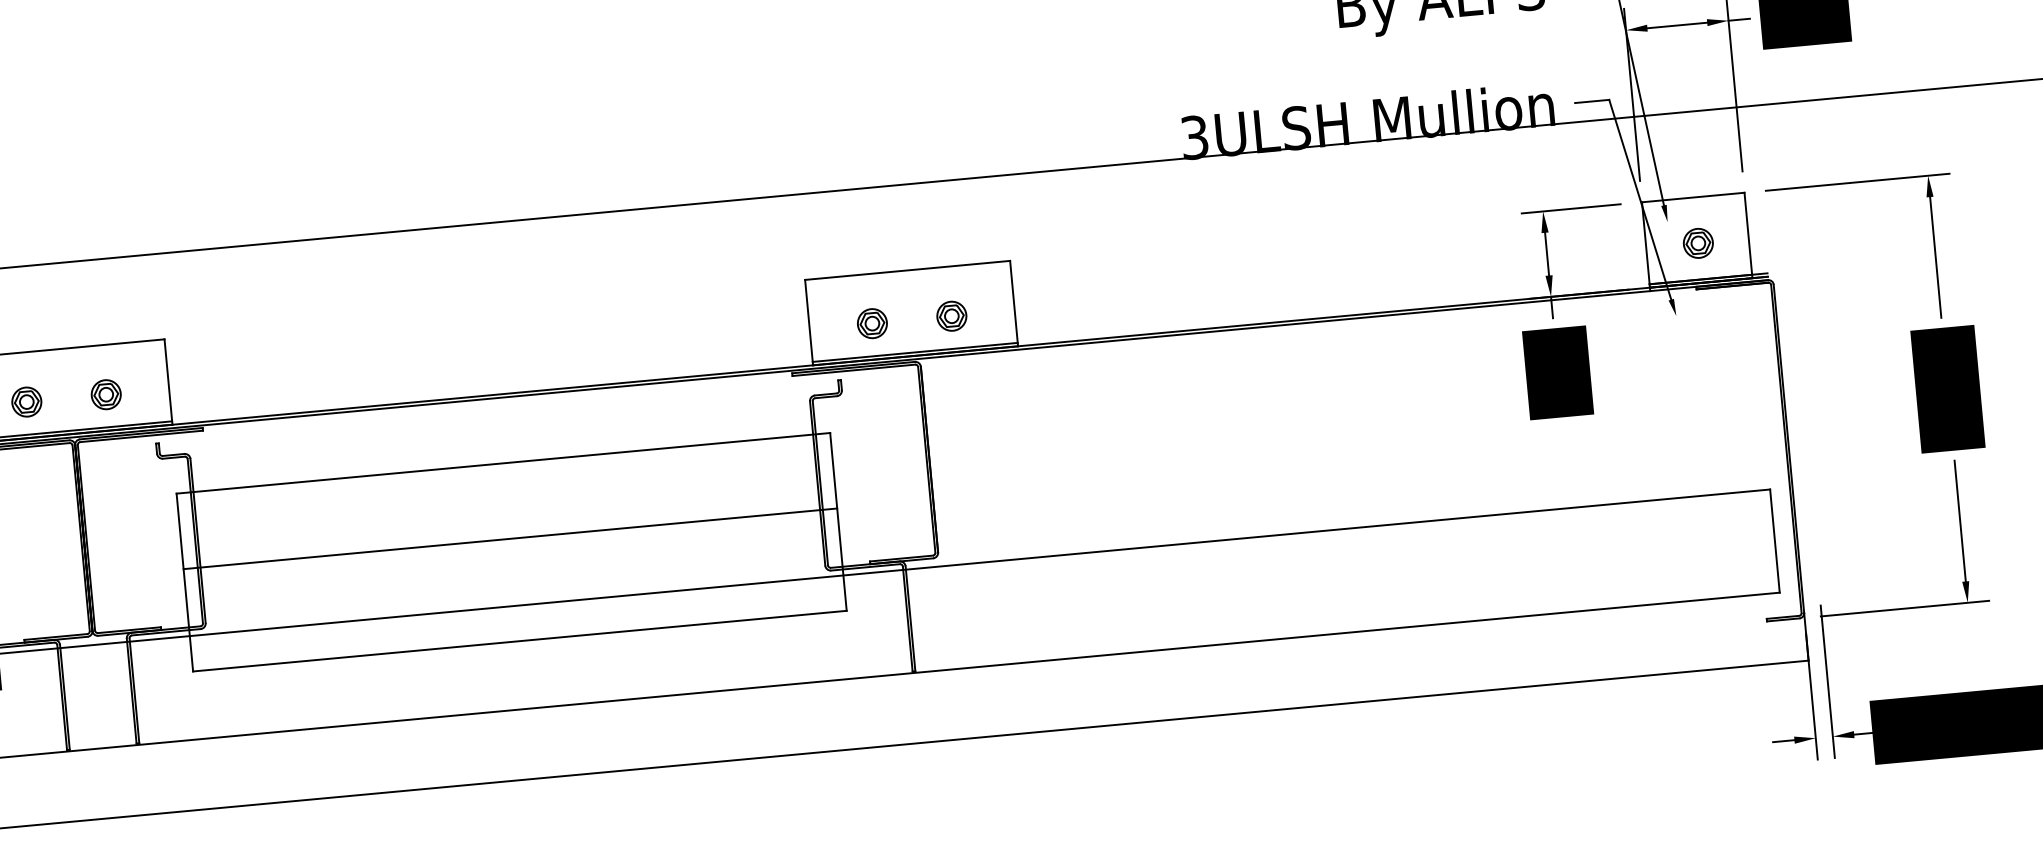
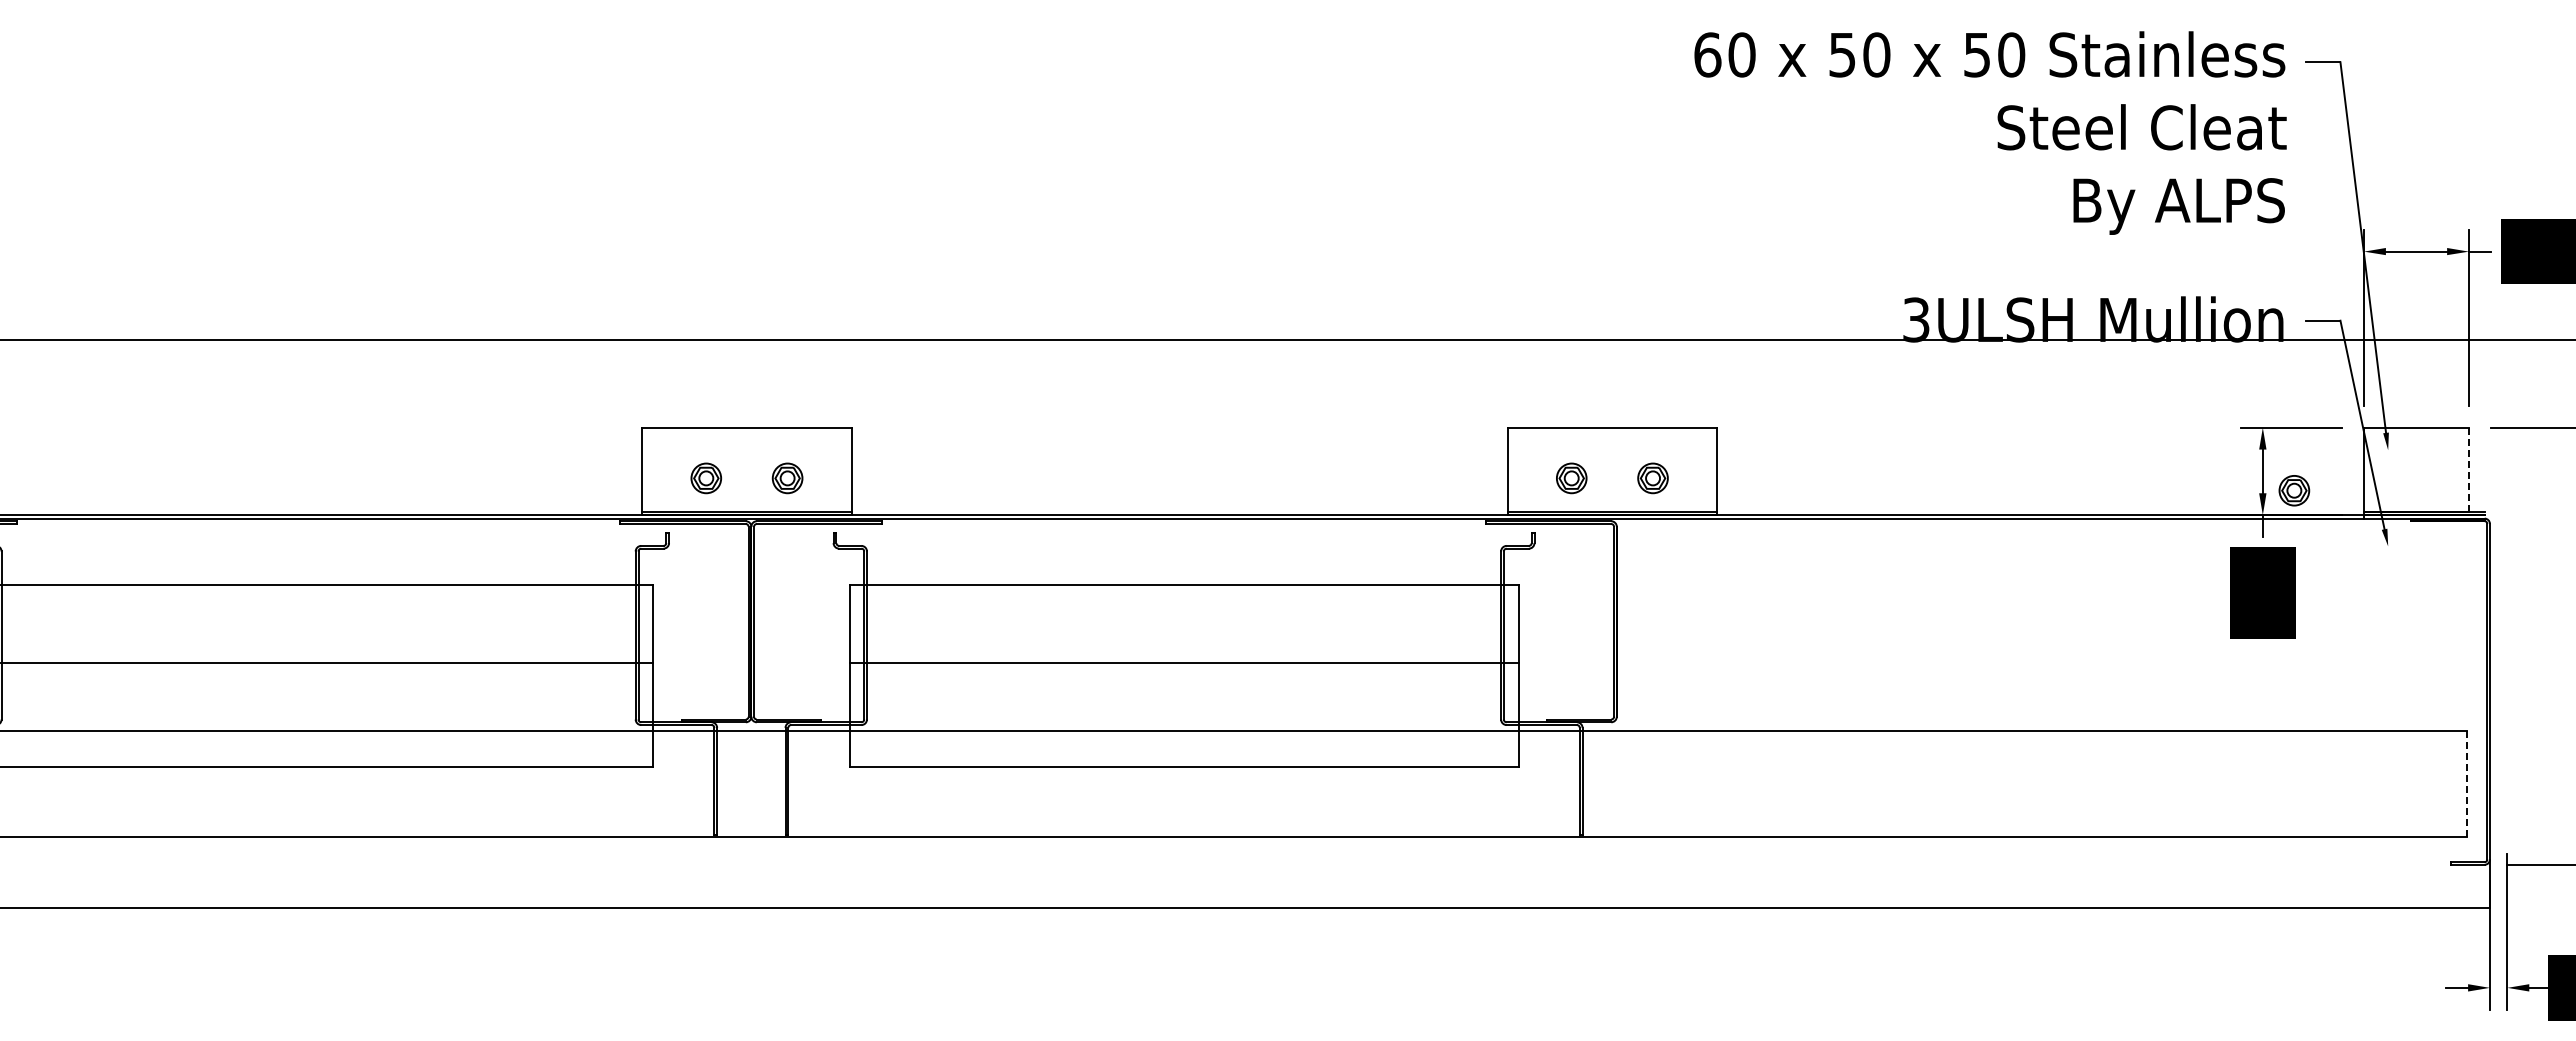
line: (1748, 235) -> (2468, 471), solid -> dashed
part: (1698, 243) -> (2294, 490), moved
line: (1775, 541) -> (2467, 784), solid -> dashed

